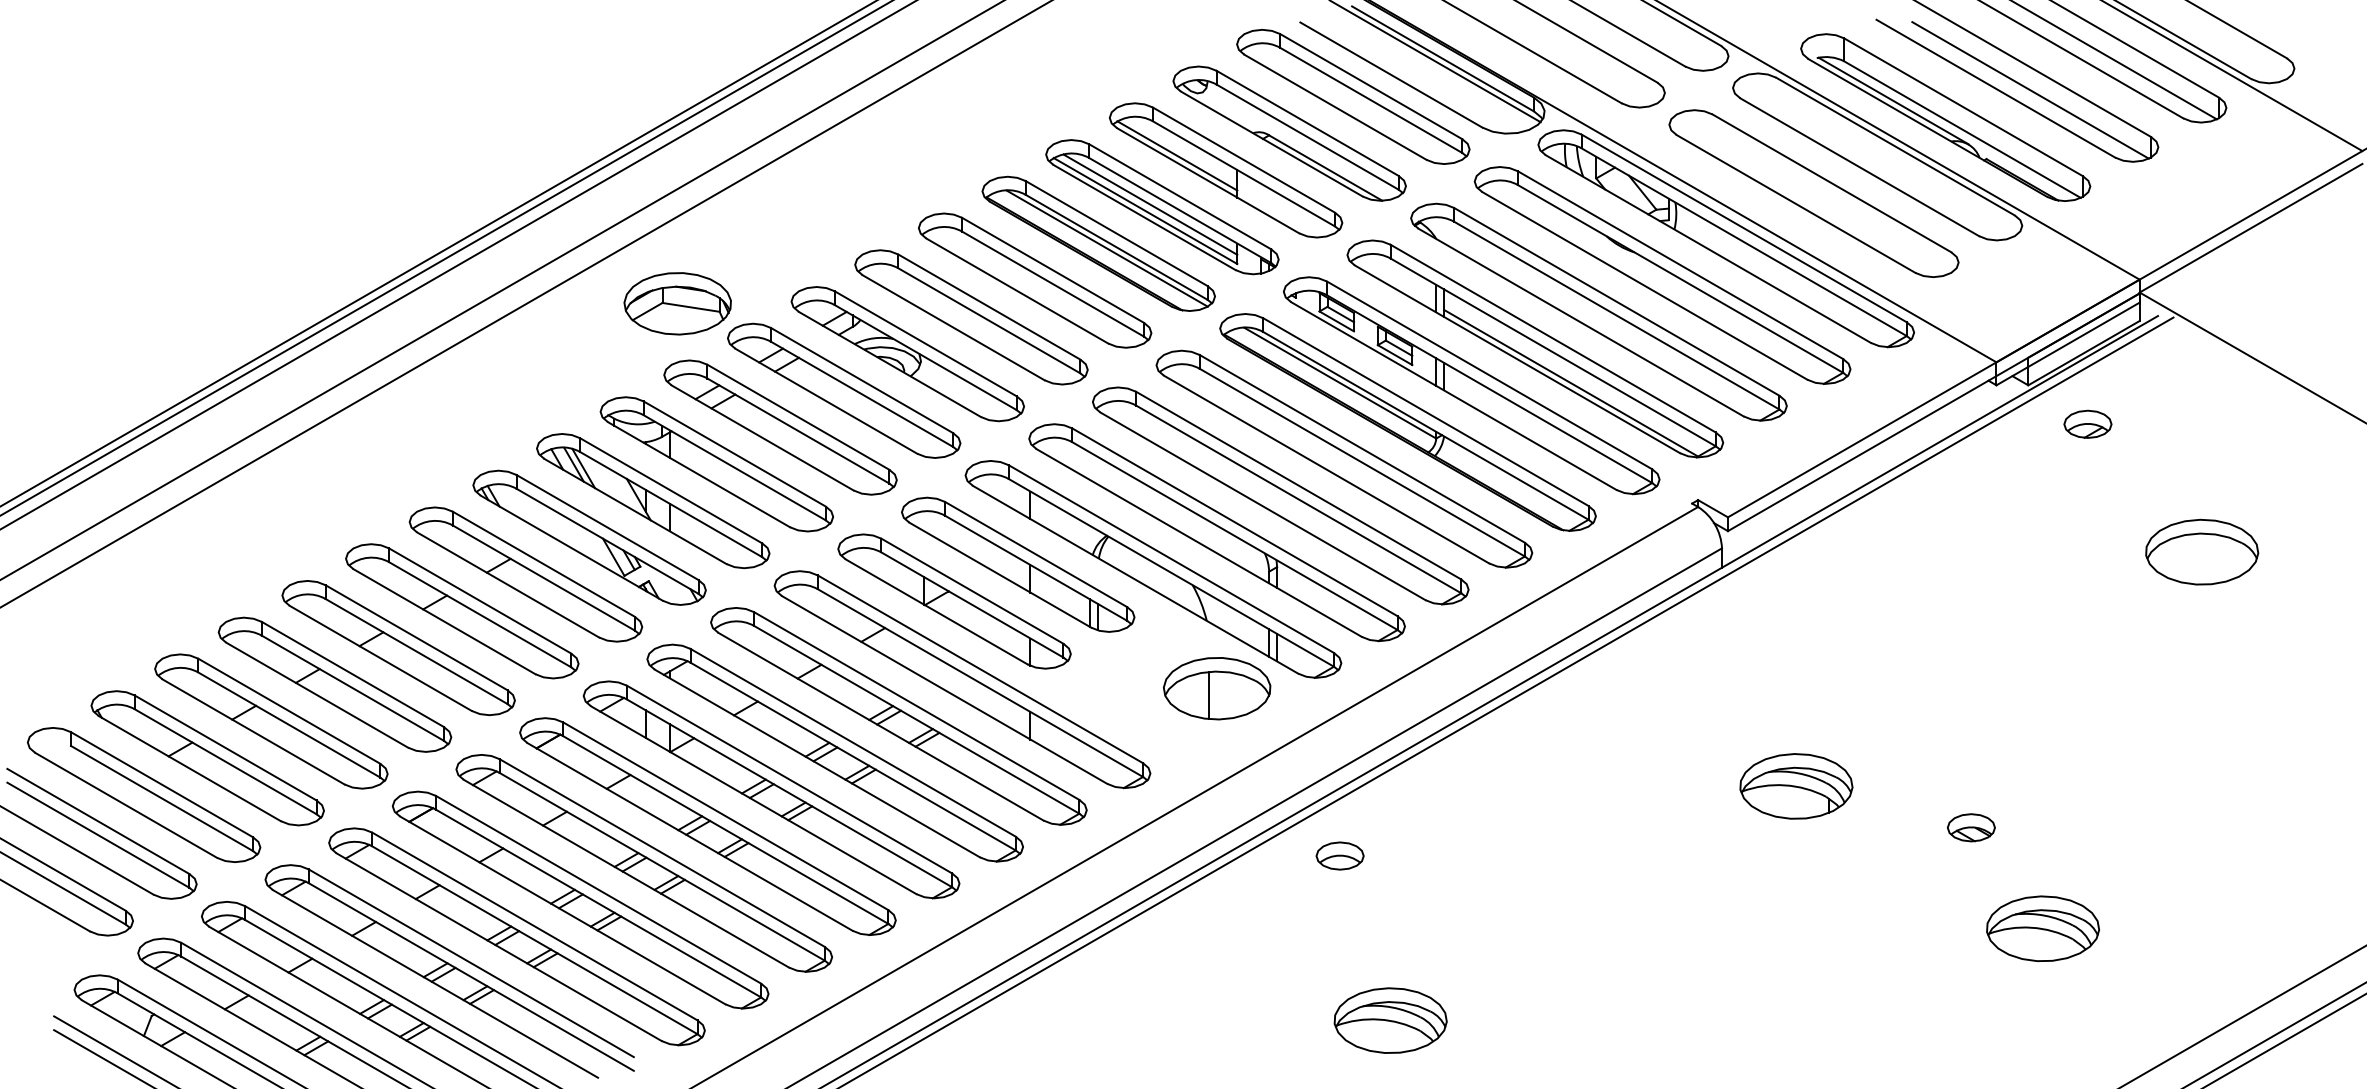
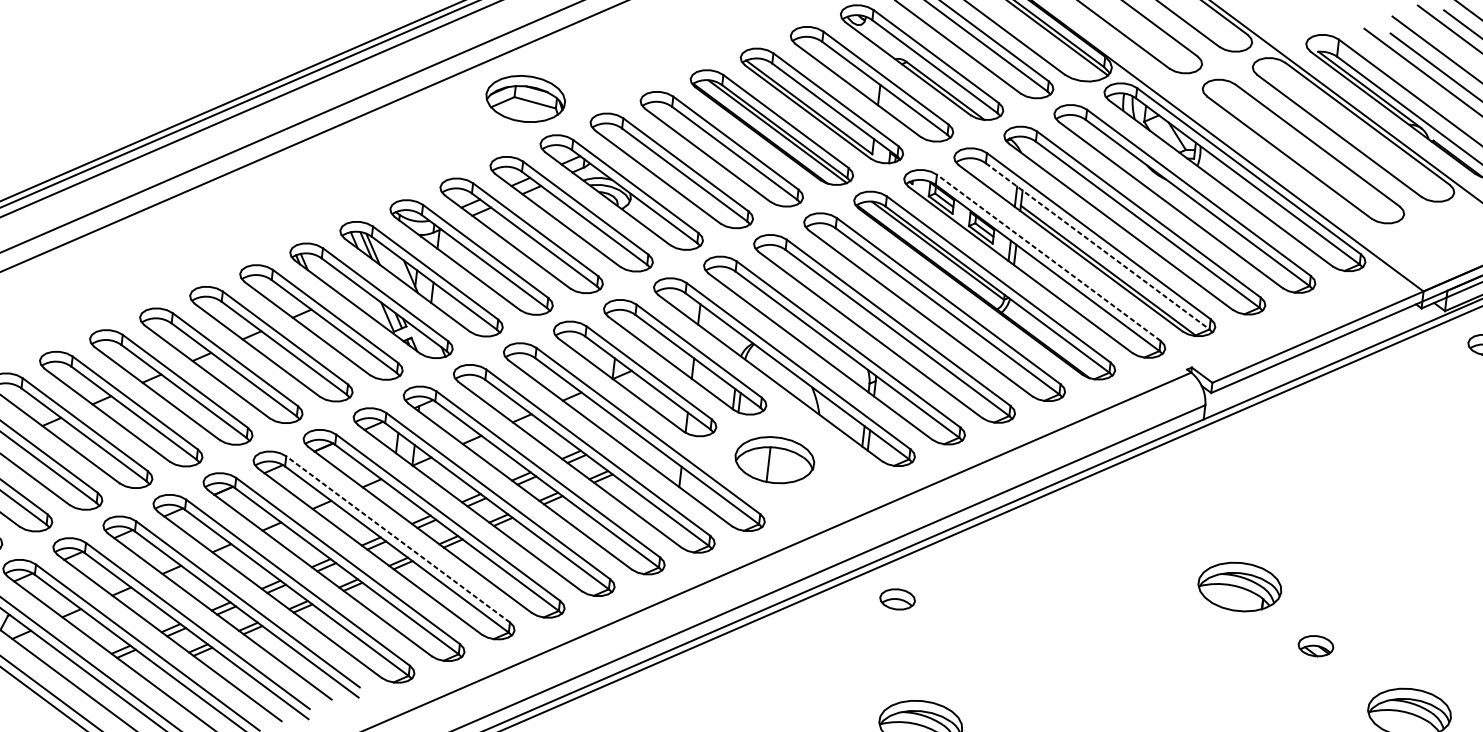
line: (1177, 155) -> (837, 69), removed
line: (1150, 204) -> (813, 102), removed
part: (677, 303) -> (525, 98), moved
line: (1553, 352) -> (1097, 246), solid -> dashed
line: (1489, 375) -> (1048, 257), solid -> dashed
part: (1217, 688) -> (775, 460), moved
part: (1970, 827) -> (1315, 645), moved
line: (662, 853) -> (398, 539), solid -> dashed

